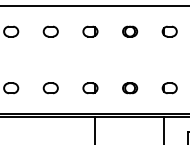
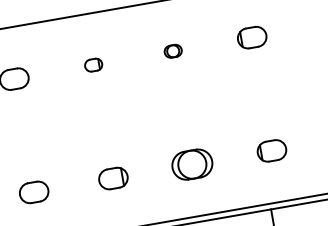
part: (90, 31) -> (93, 64), size x0.6
part: (130, 31) -> (173, 51), size x0.6
part: (130, 88) -> (193, 165), size x1.4

